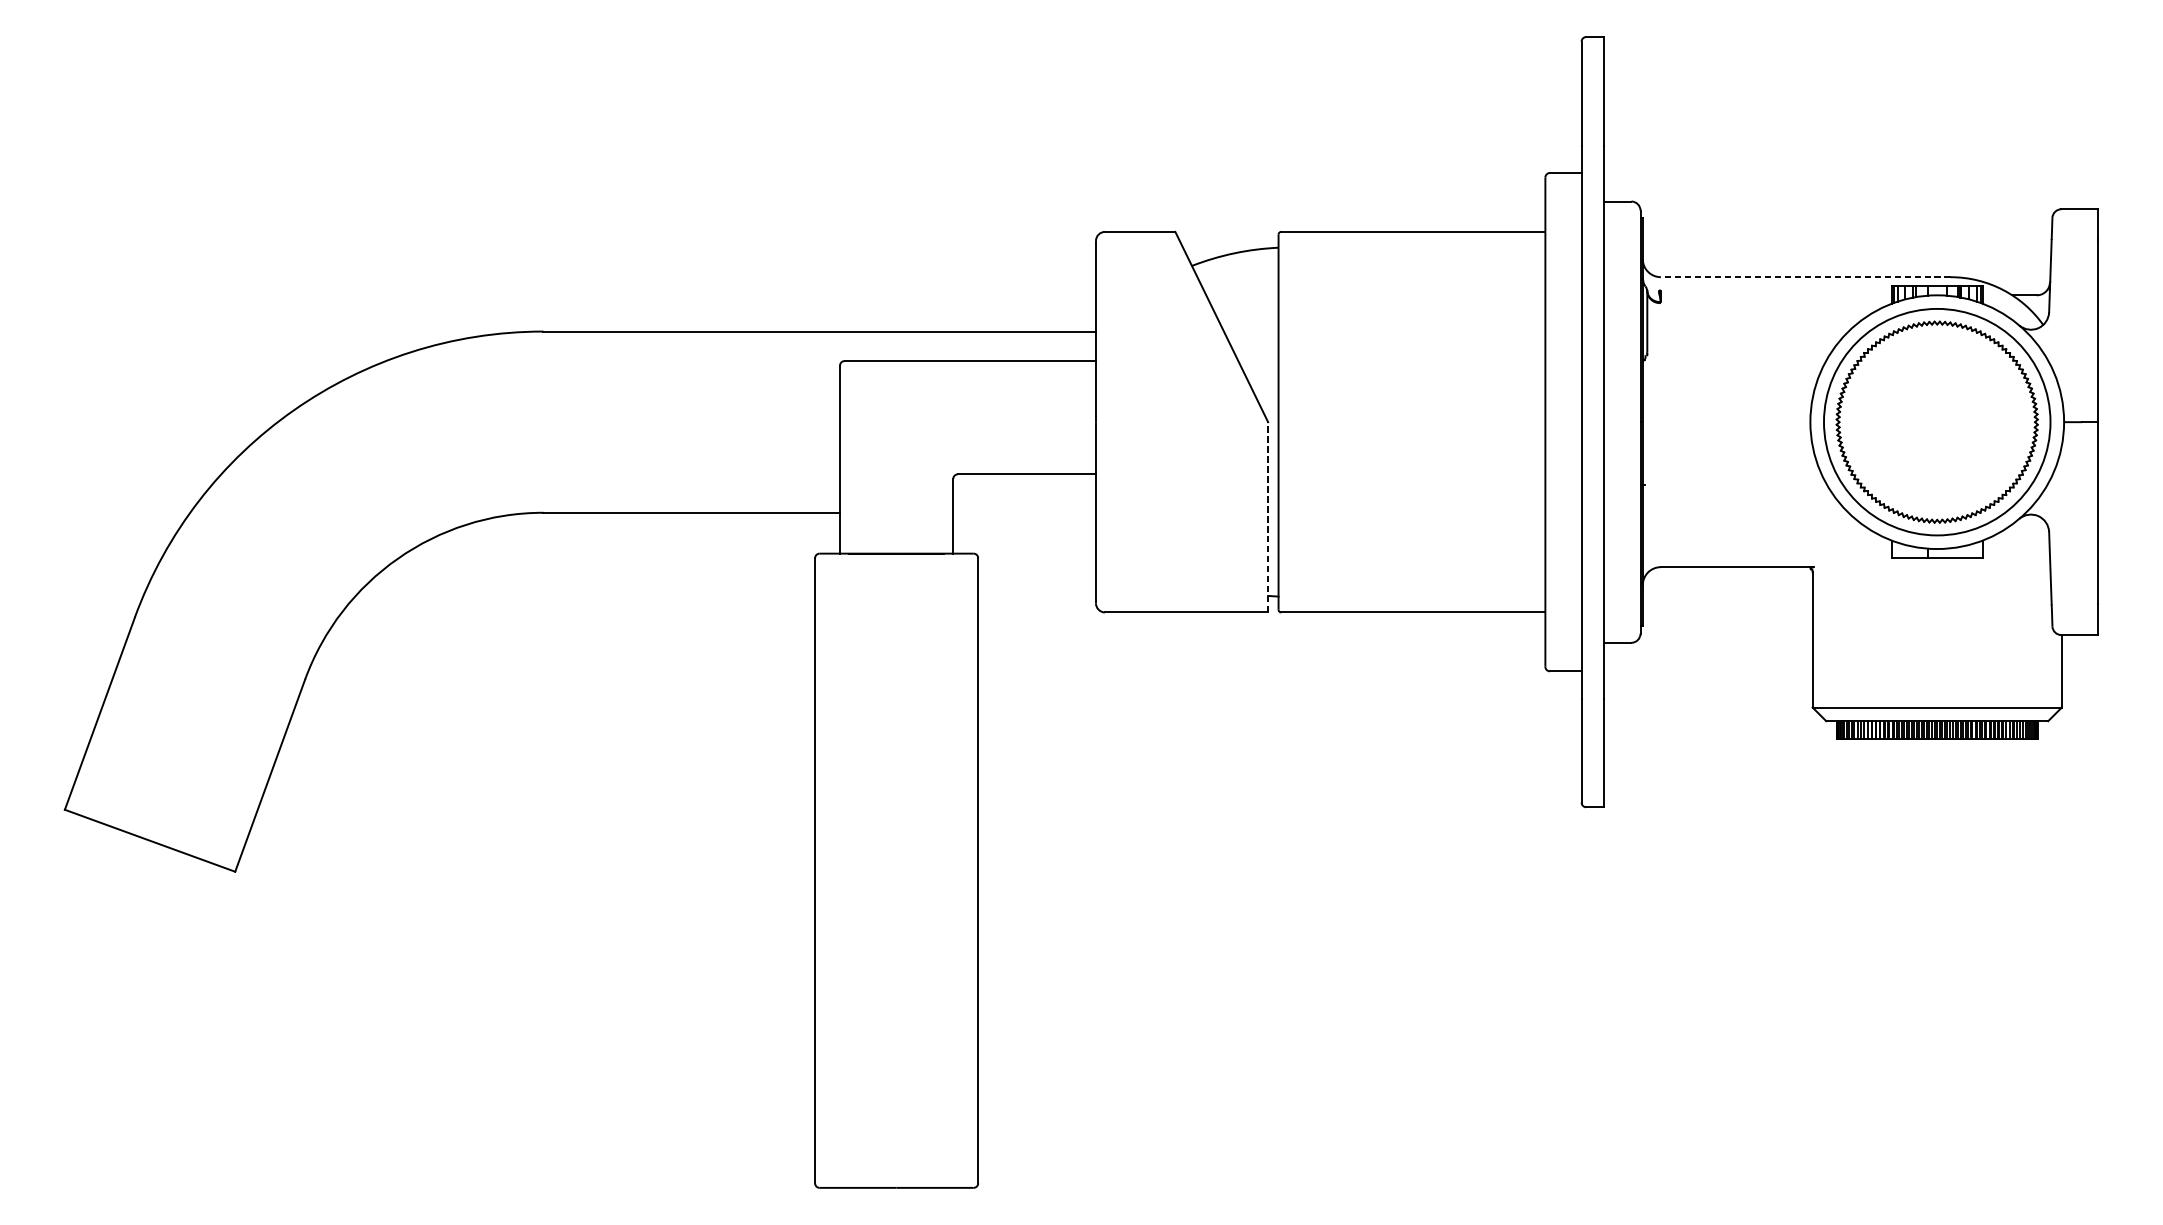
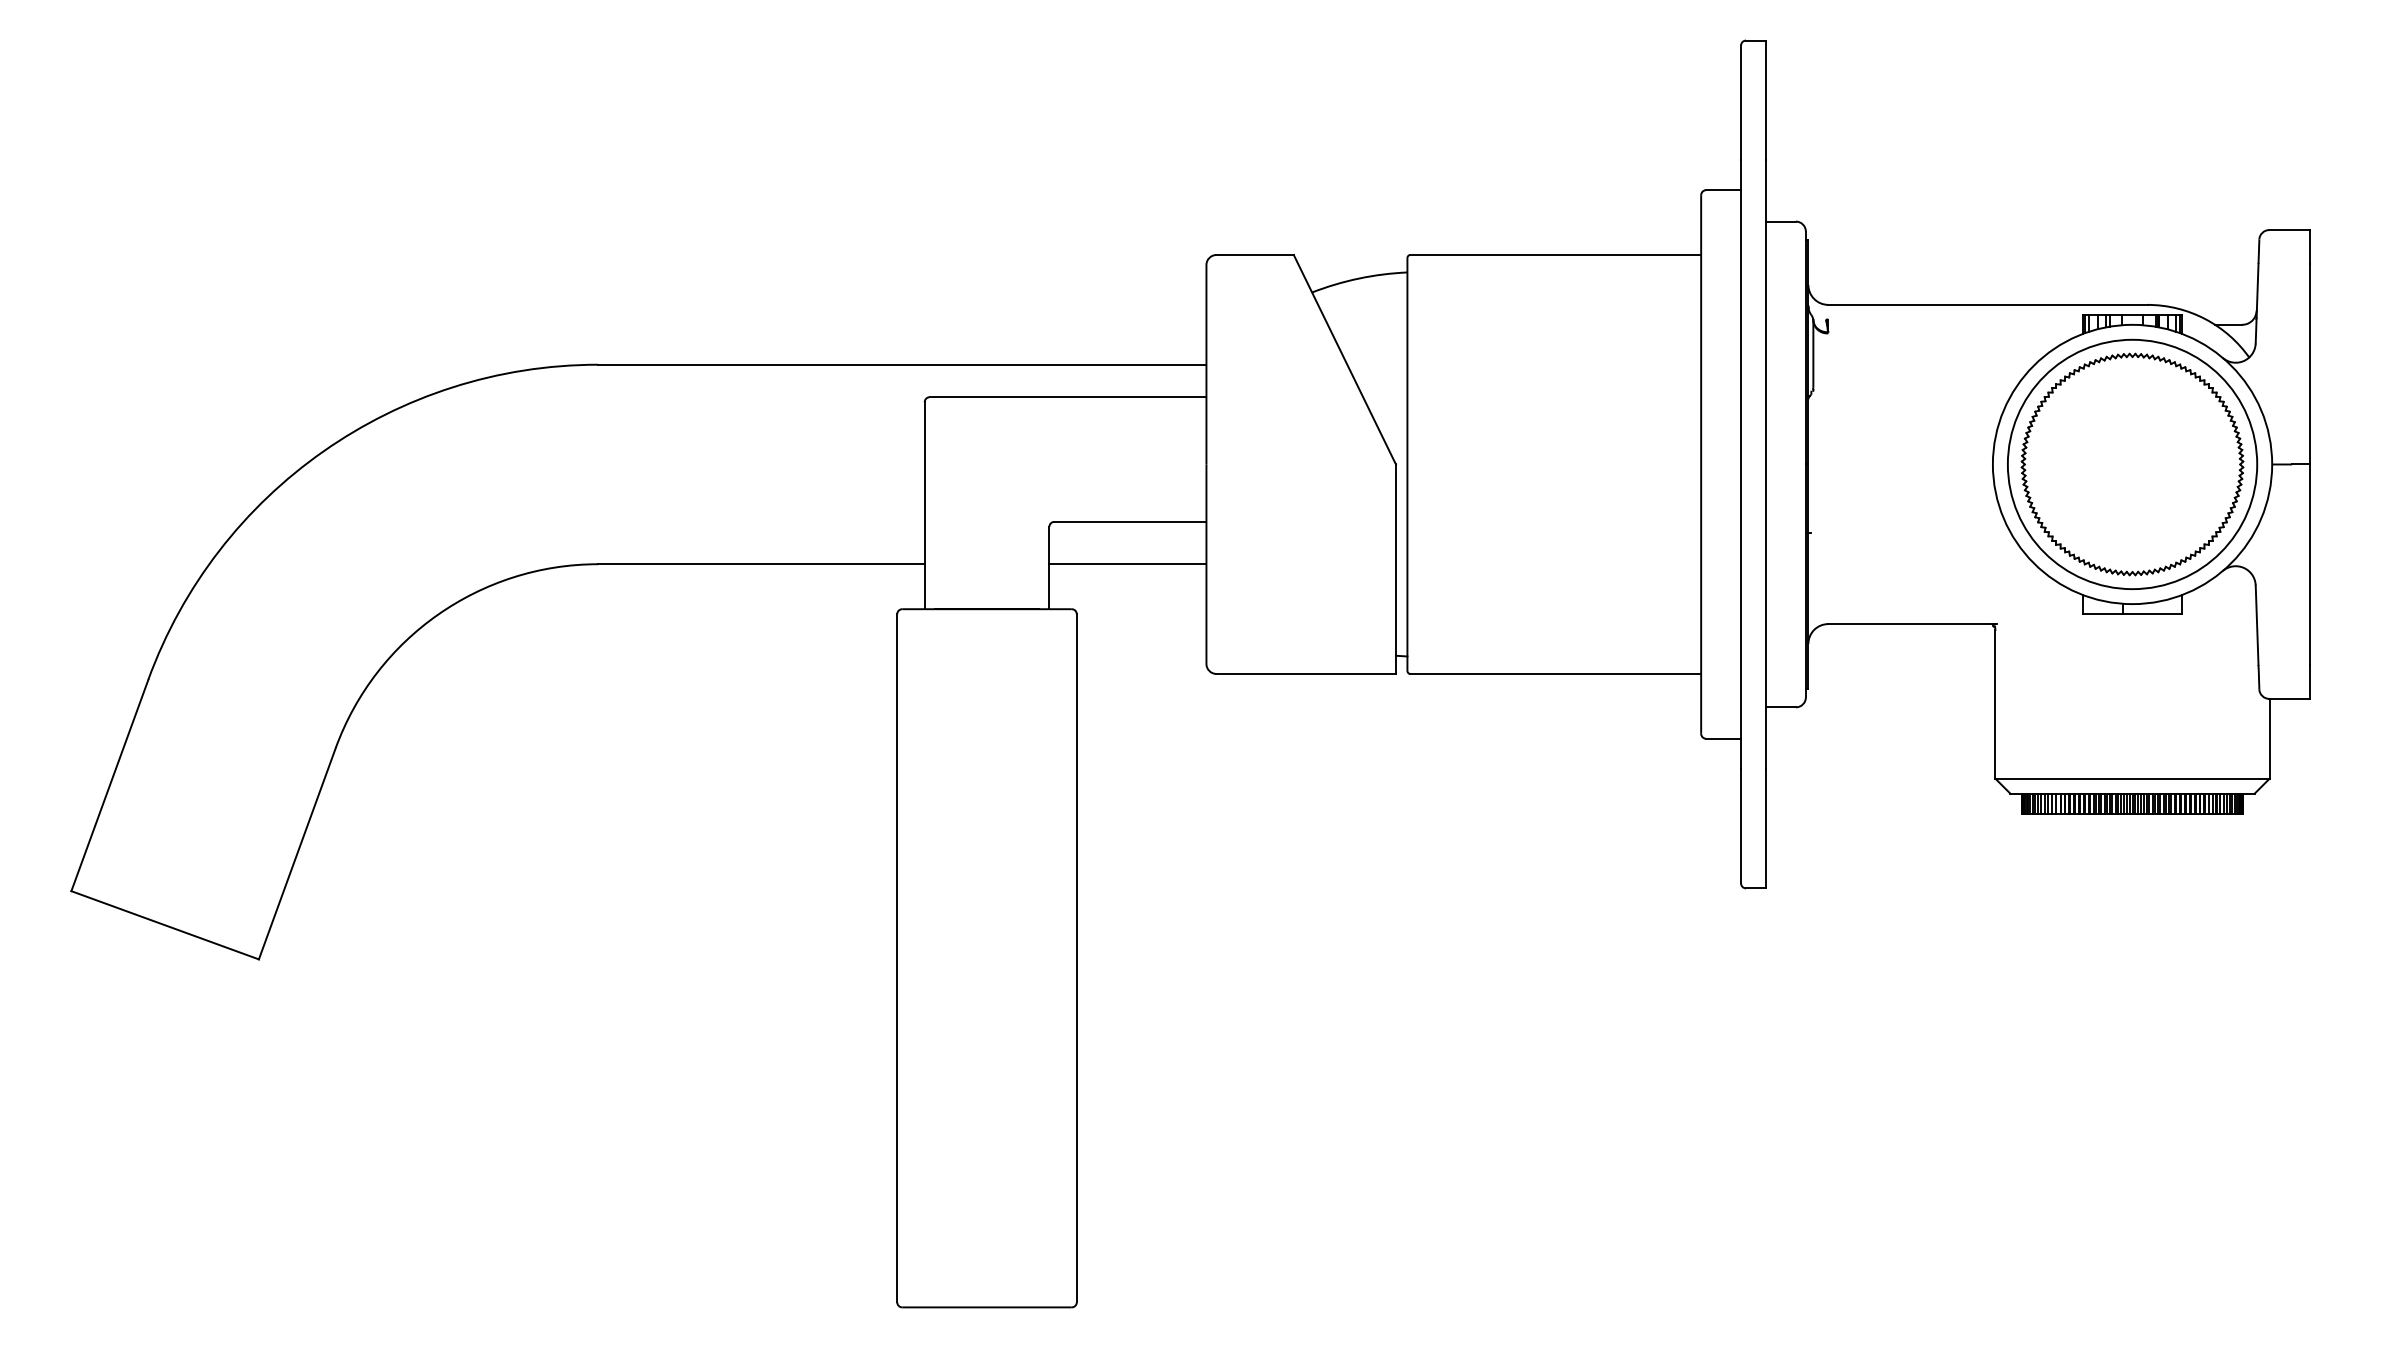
line: (1805, 276) -> (1987, 304), dashed -> solid
line: (1024, 513) -> (1127, 564), added
line: (1267, 517) -> (1395, 569), dashed -> solid

